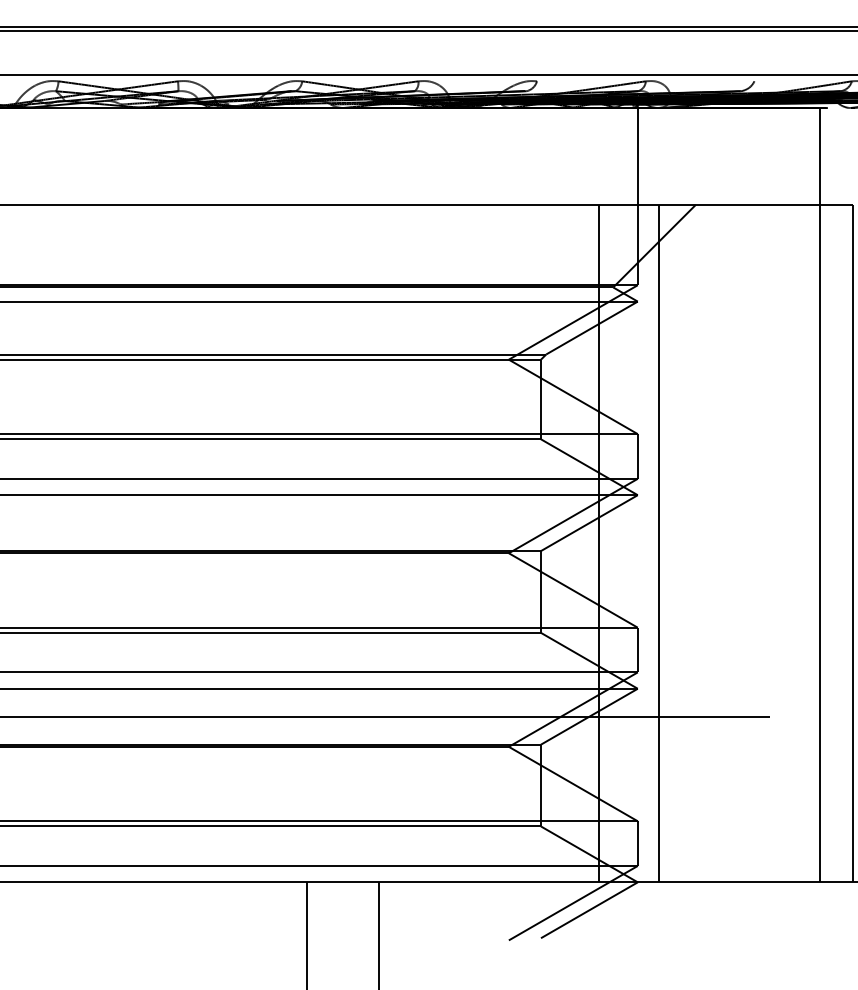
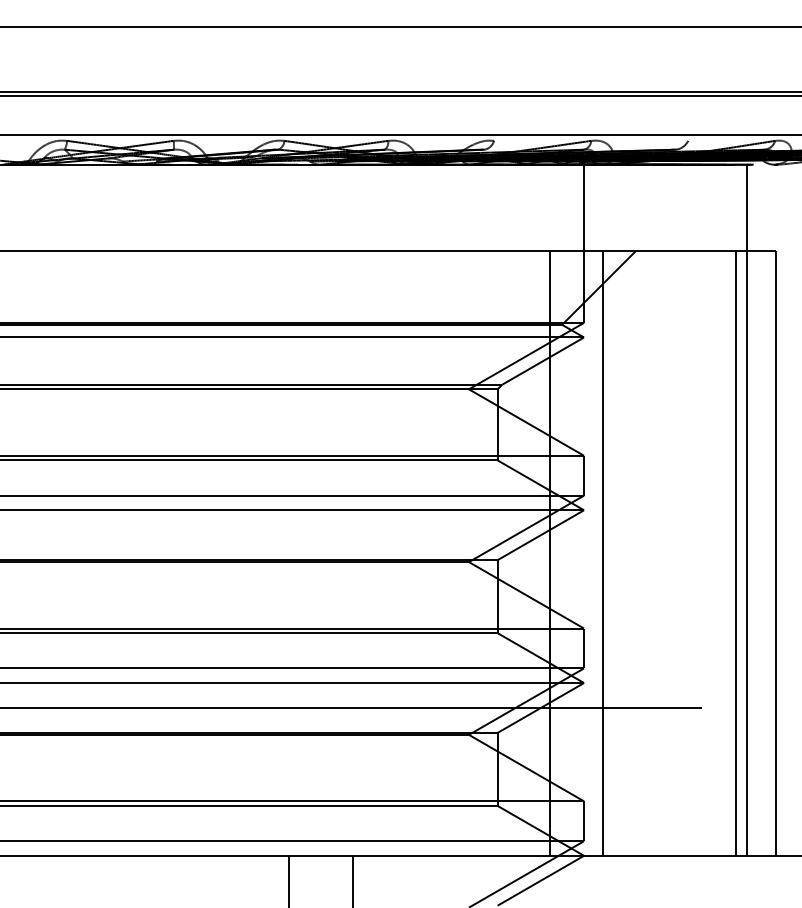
line: (808, 543) -> (736, 553), added

